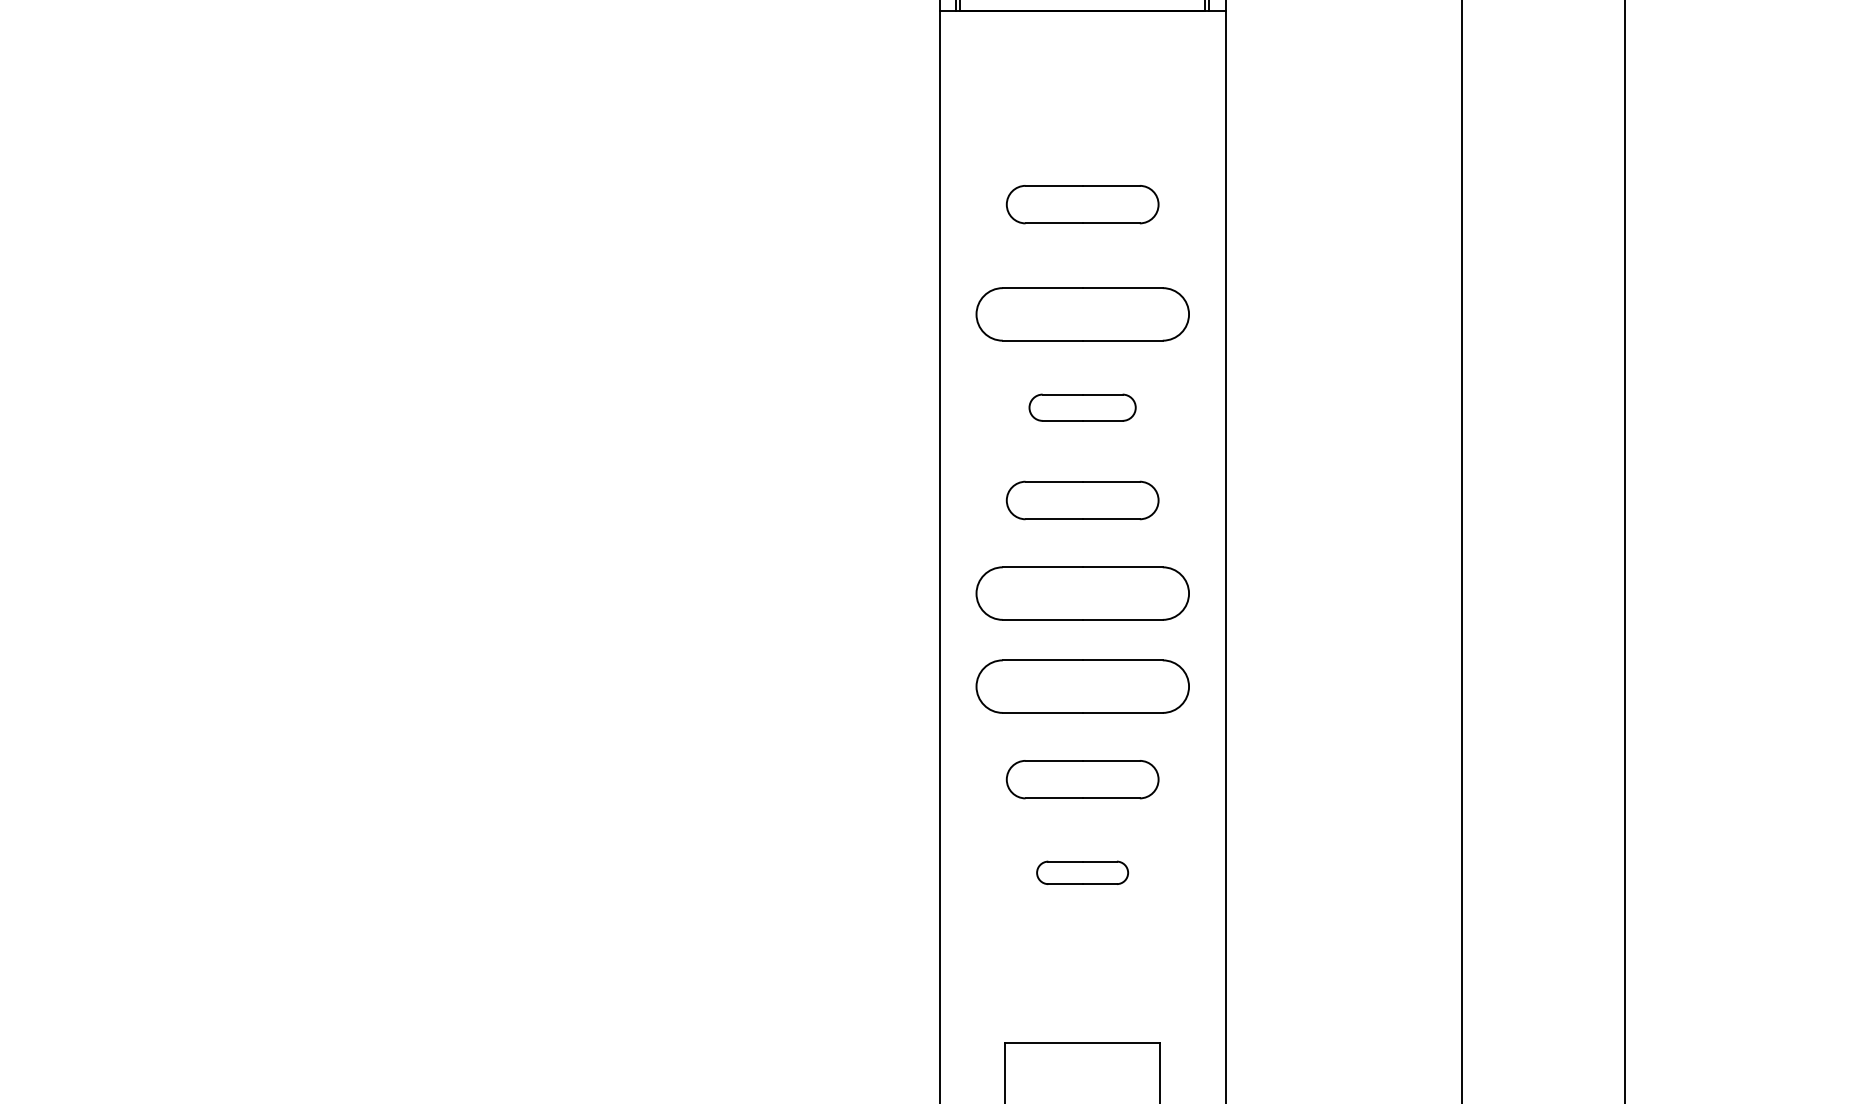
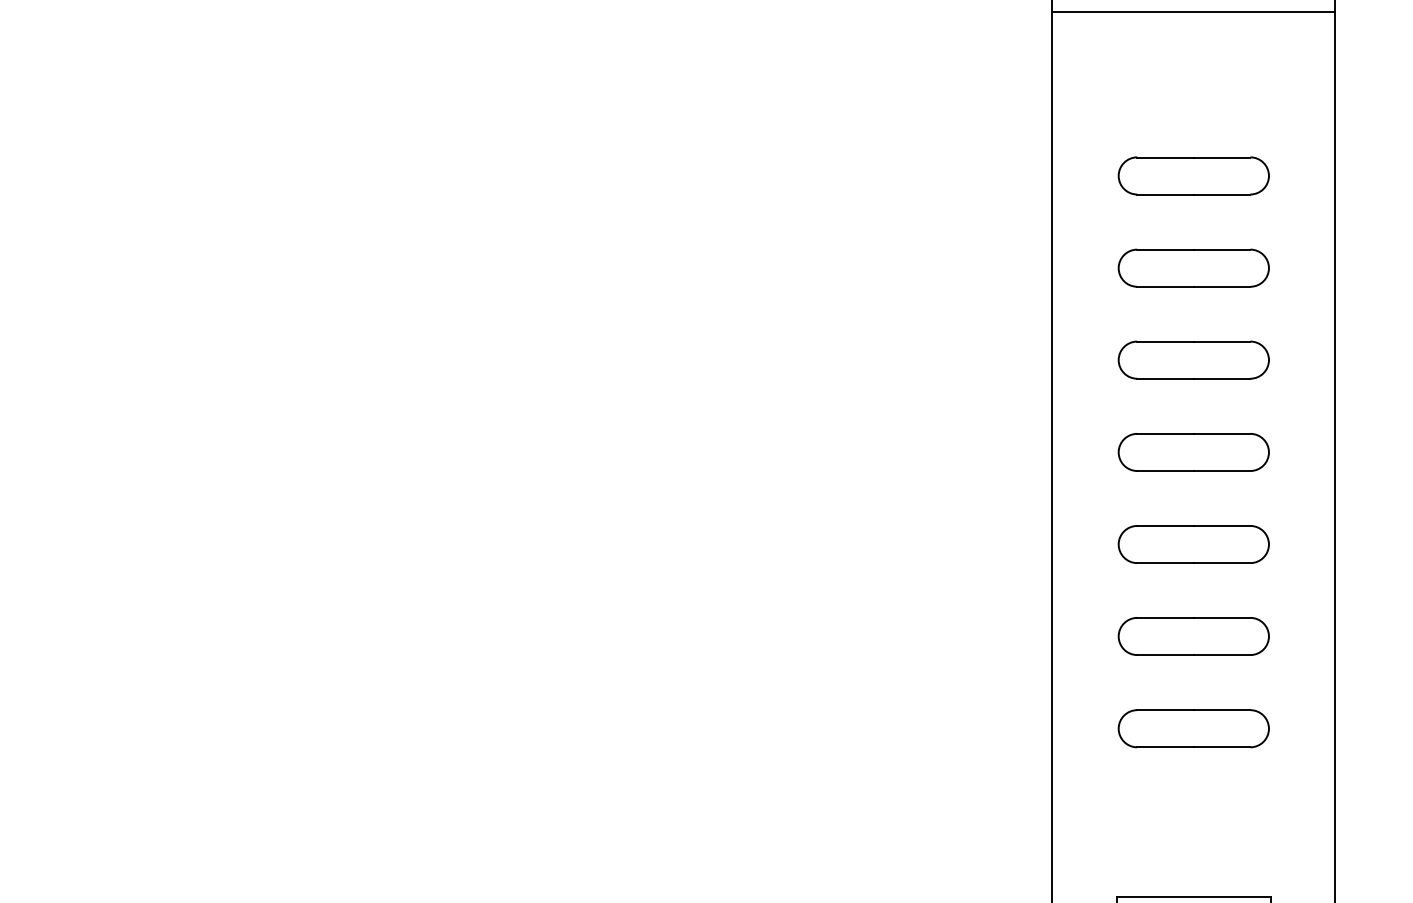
line: (1082, 148) -> (1193, 11), added
part: (1082, 204) -> (1193, 67), removed
part: (1082, 314) -> (1193, 176), size x0.71
part: (1082, 407) -> (1193, 268), size x1.43
part: (1082, 593) -> (1193, 452), size x0.71
part: (1082, 686) -> (1193, 544), size x0.71
part: (1082, 872) -> (1193, 728), size x1.67

